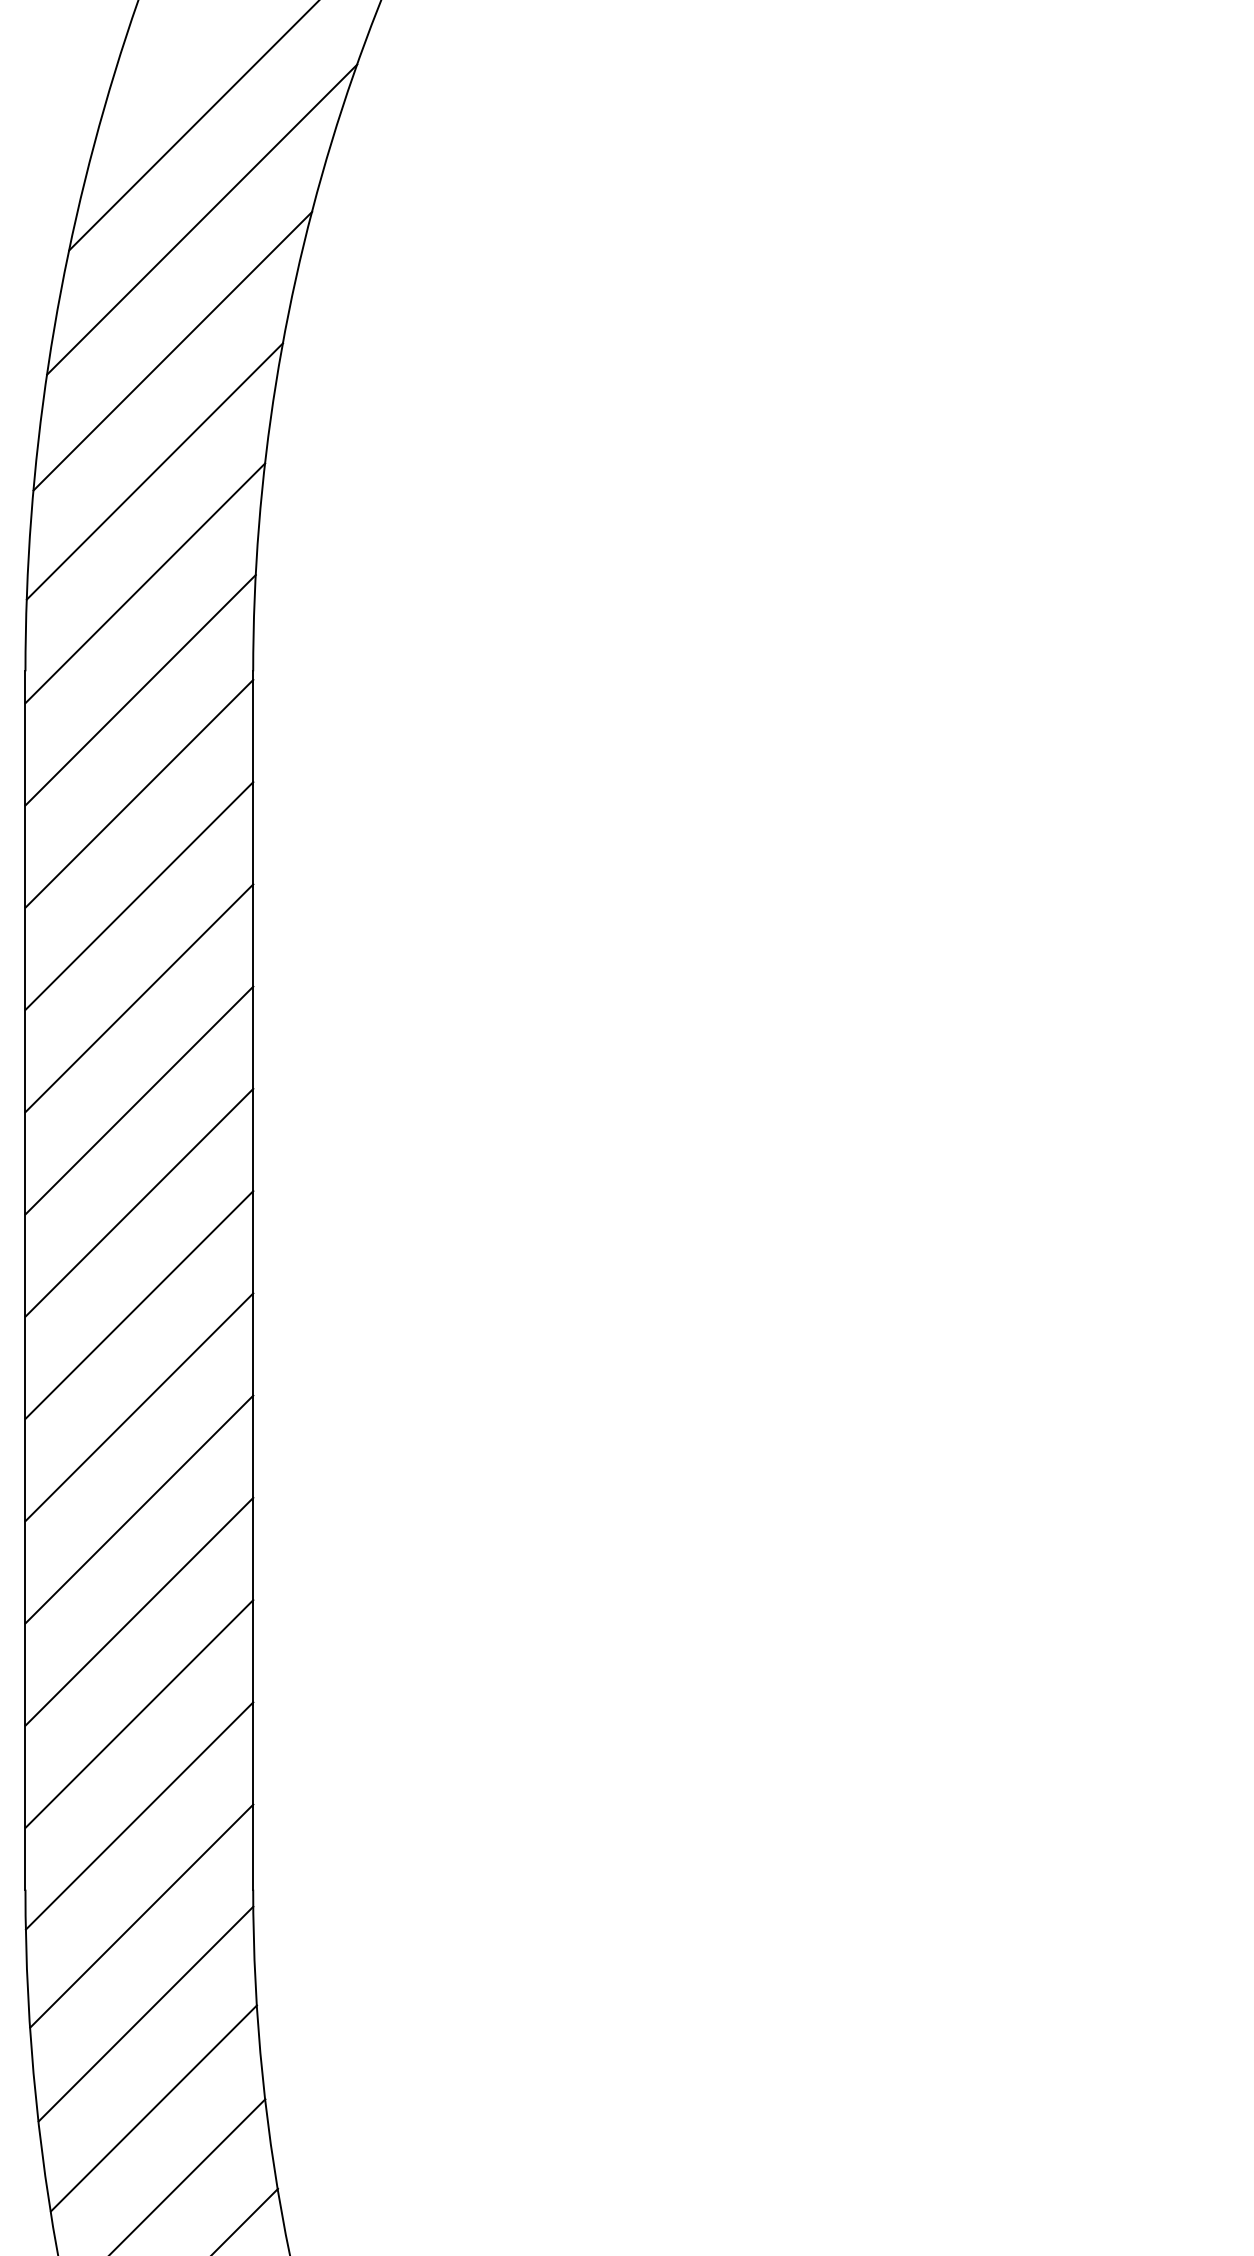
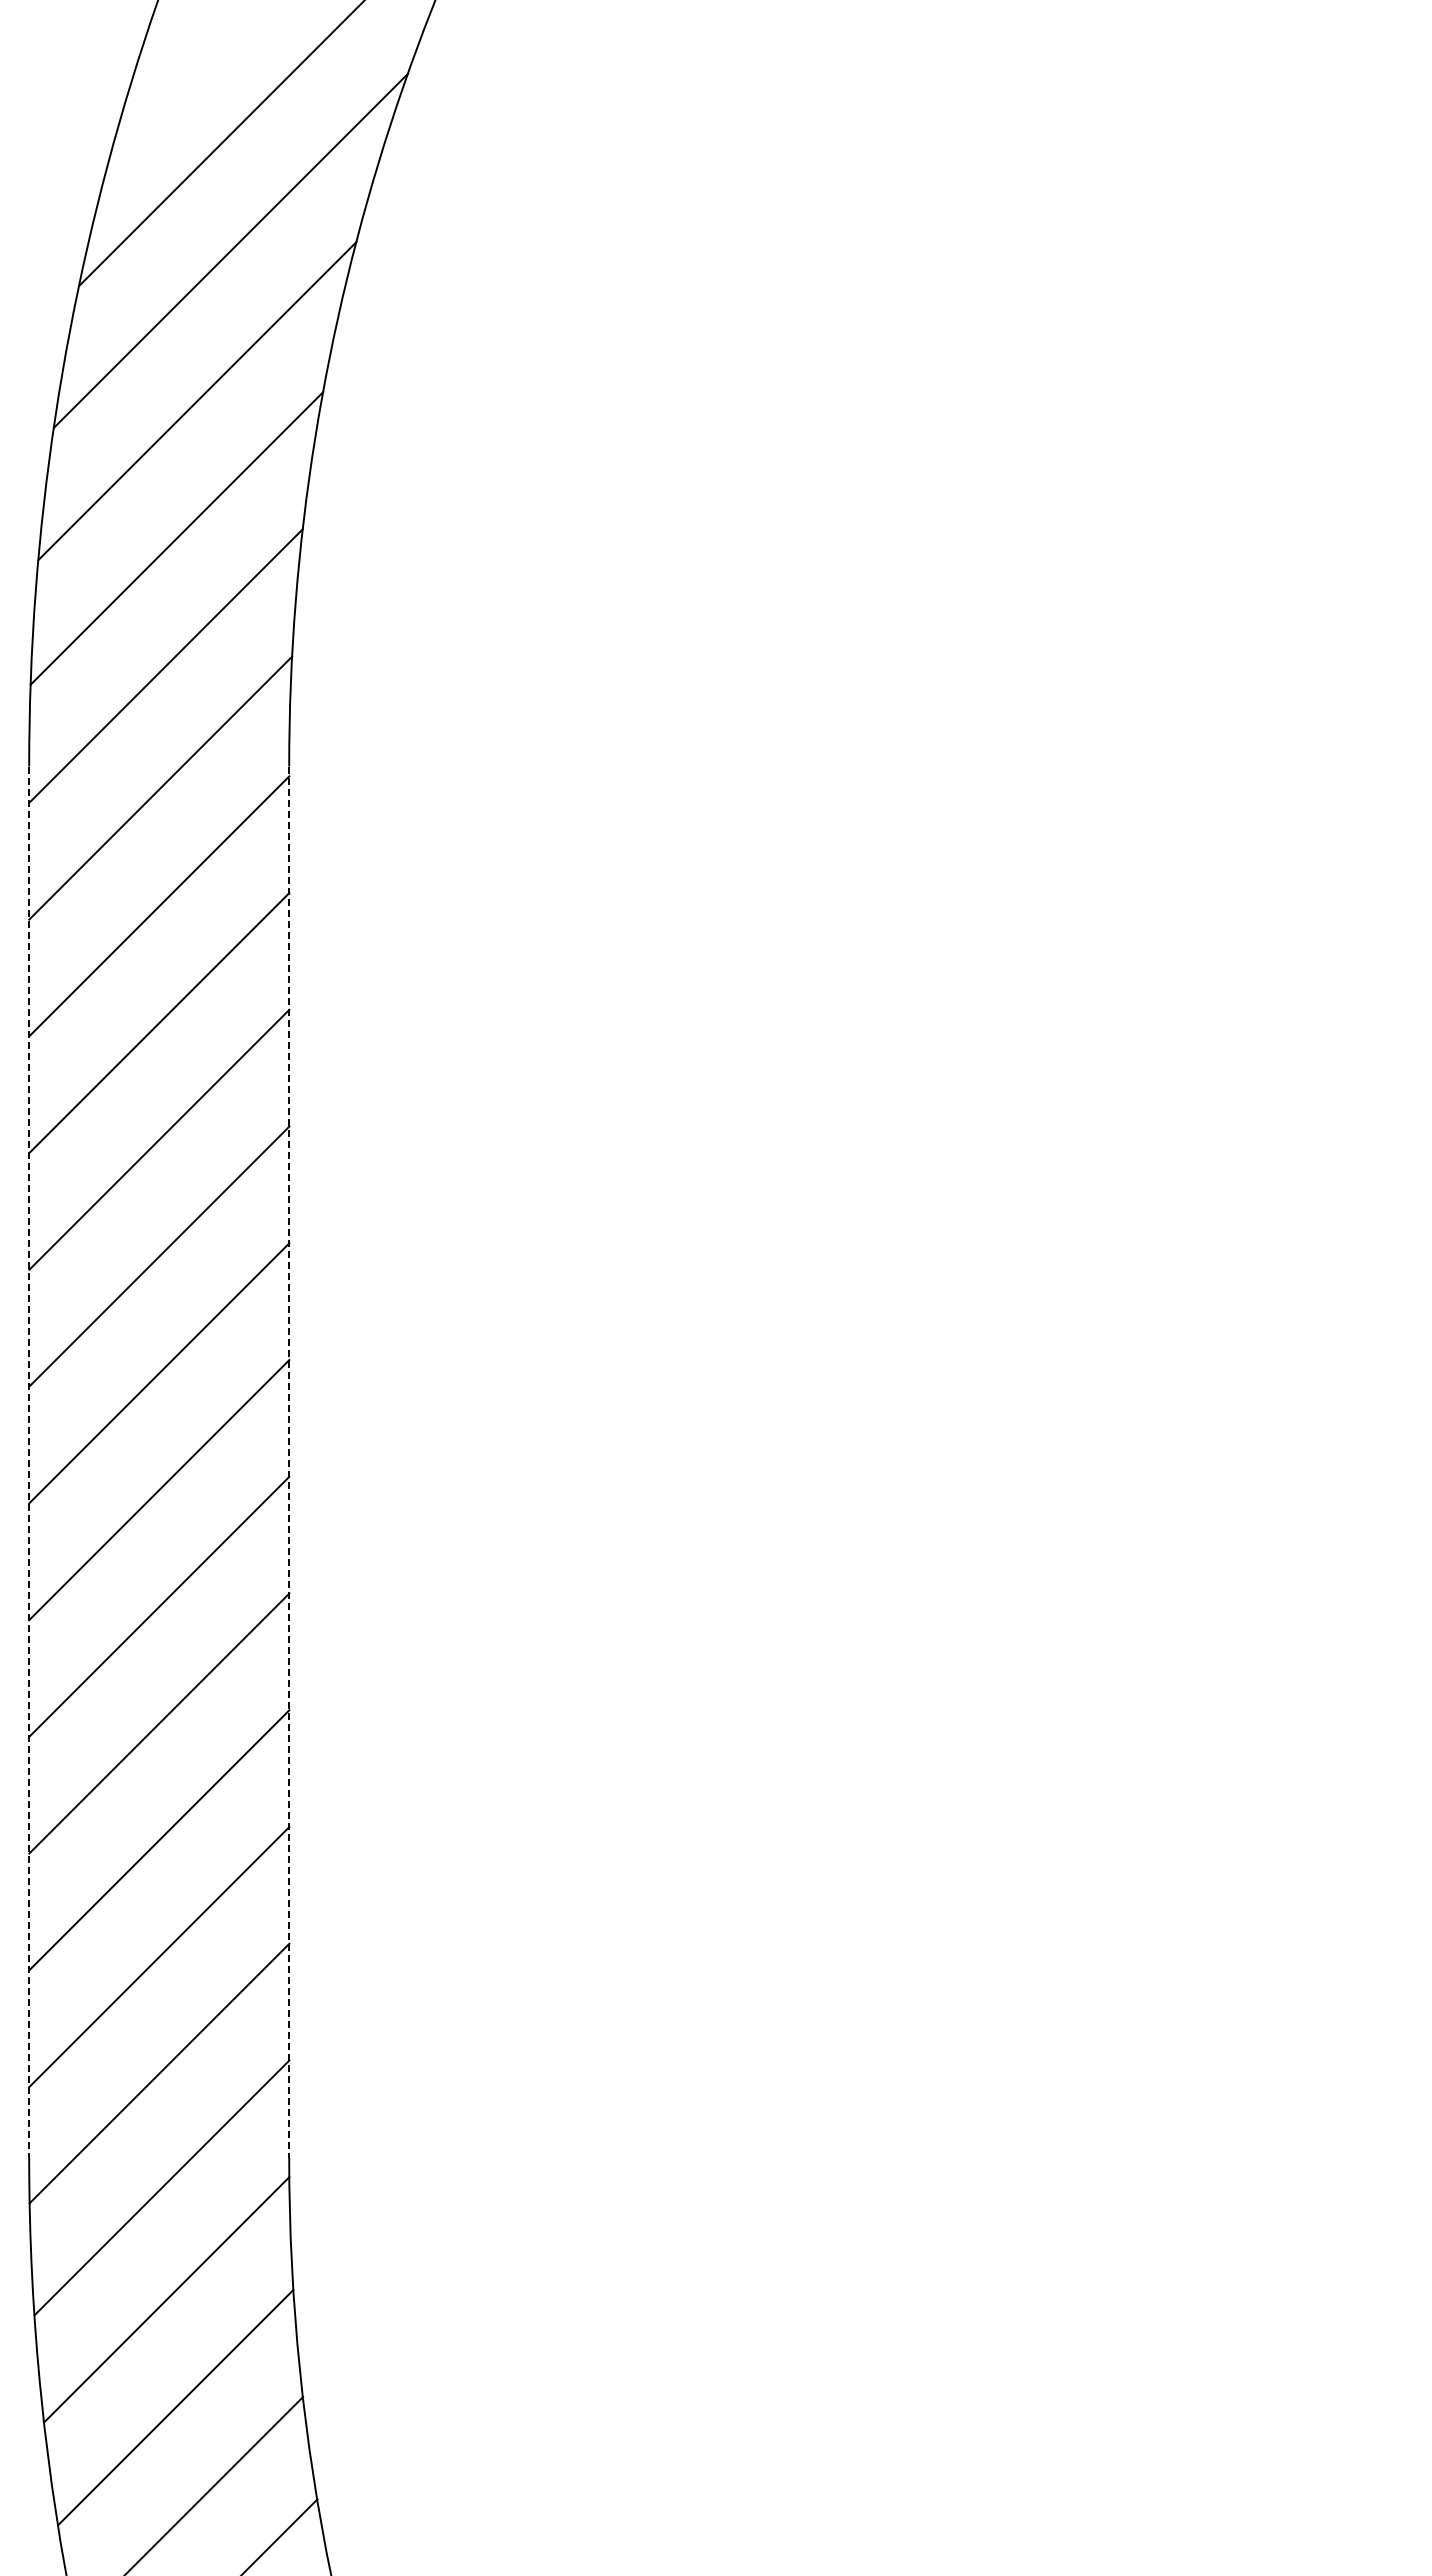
line: (25, 1280) -> (29, 1462), solid -> dashed
line: (253, 1280) -> (289, 1462), solid -> dashed

